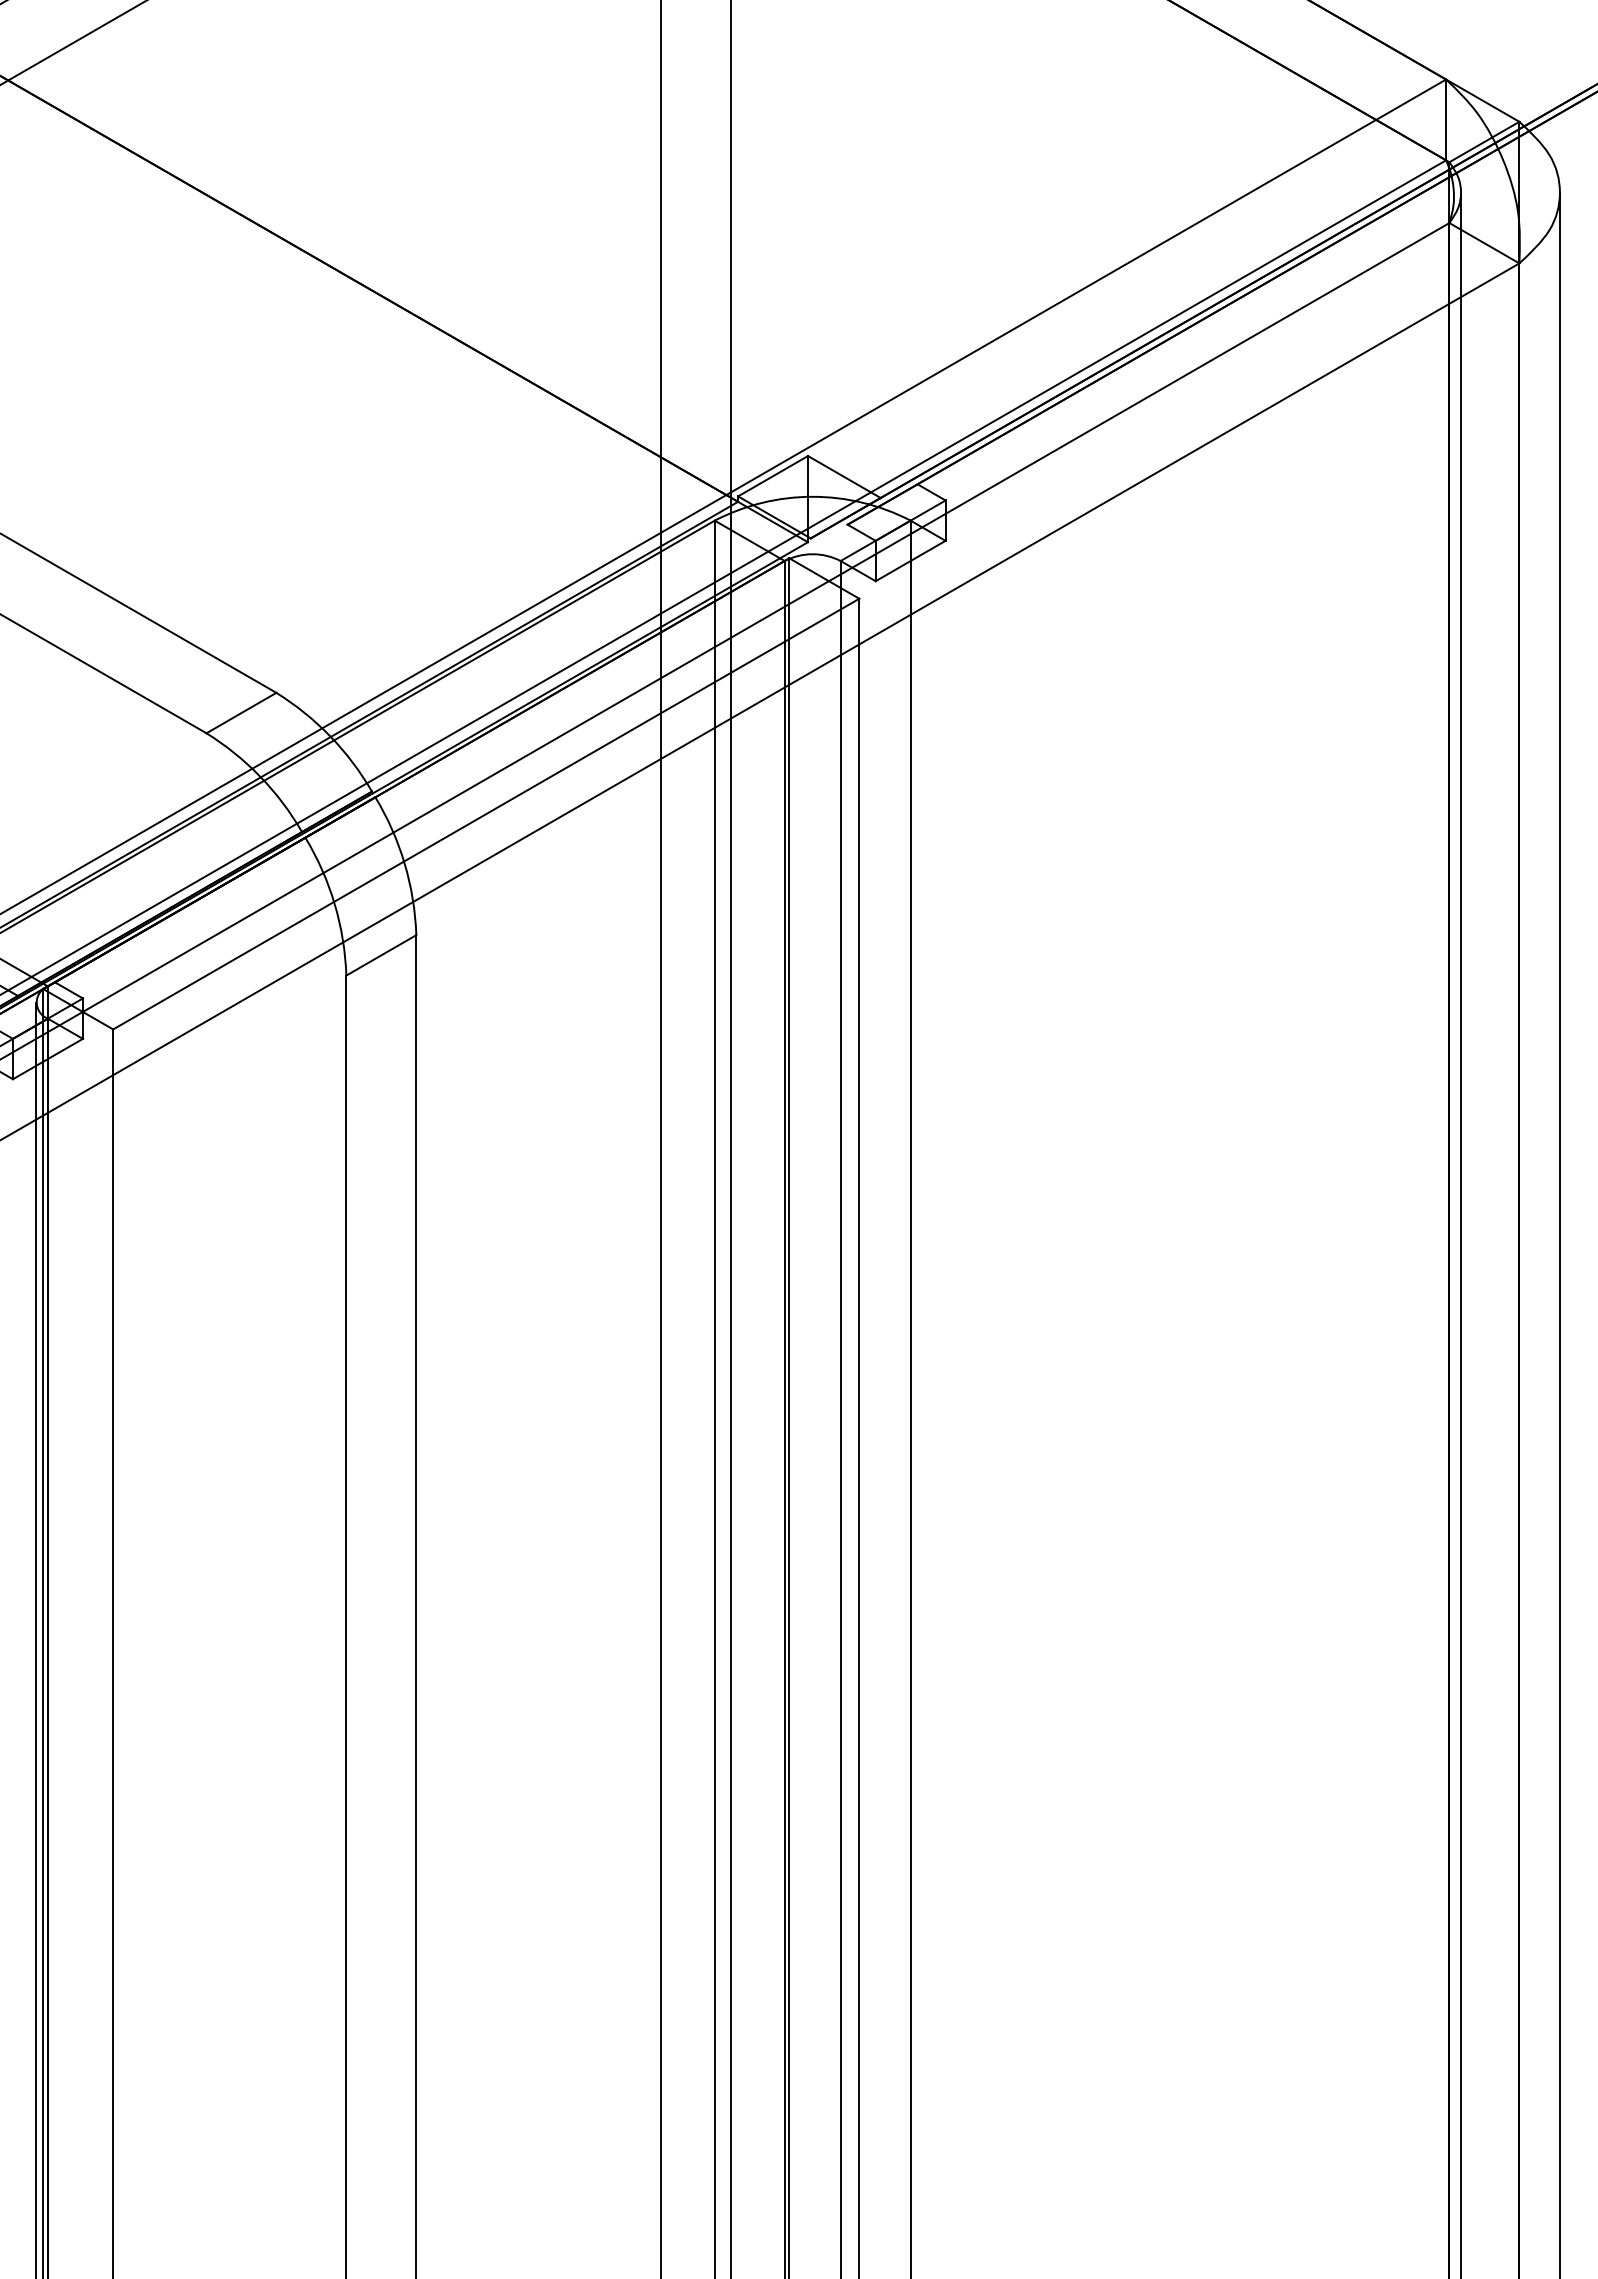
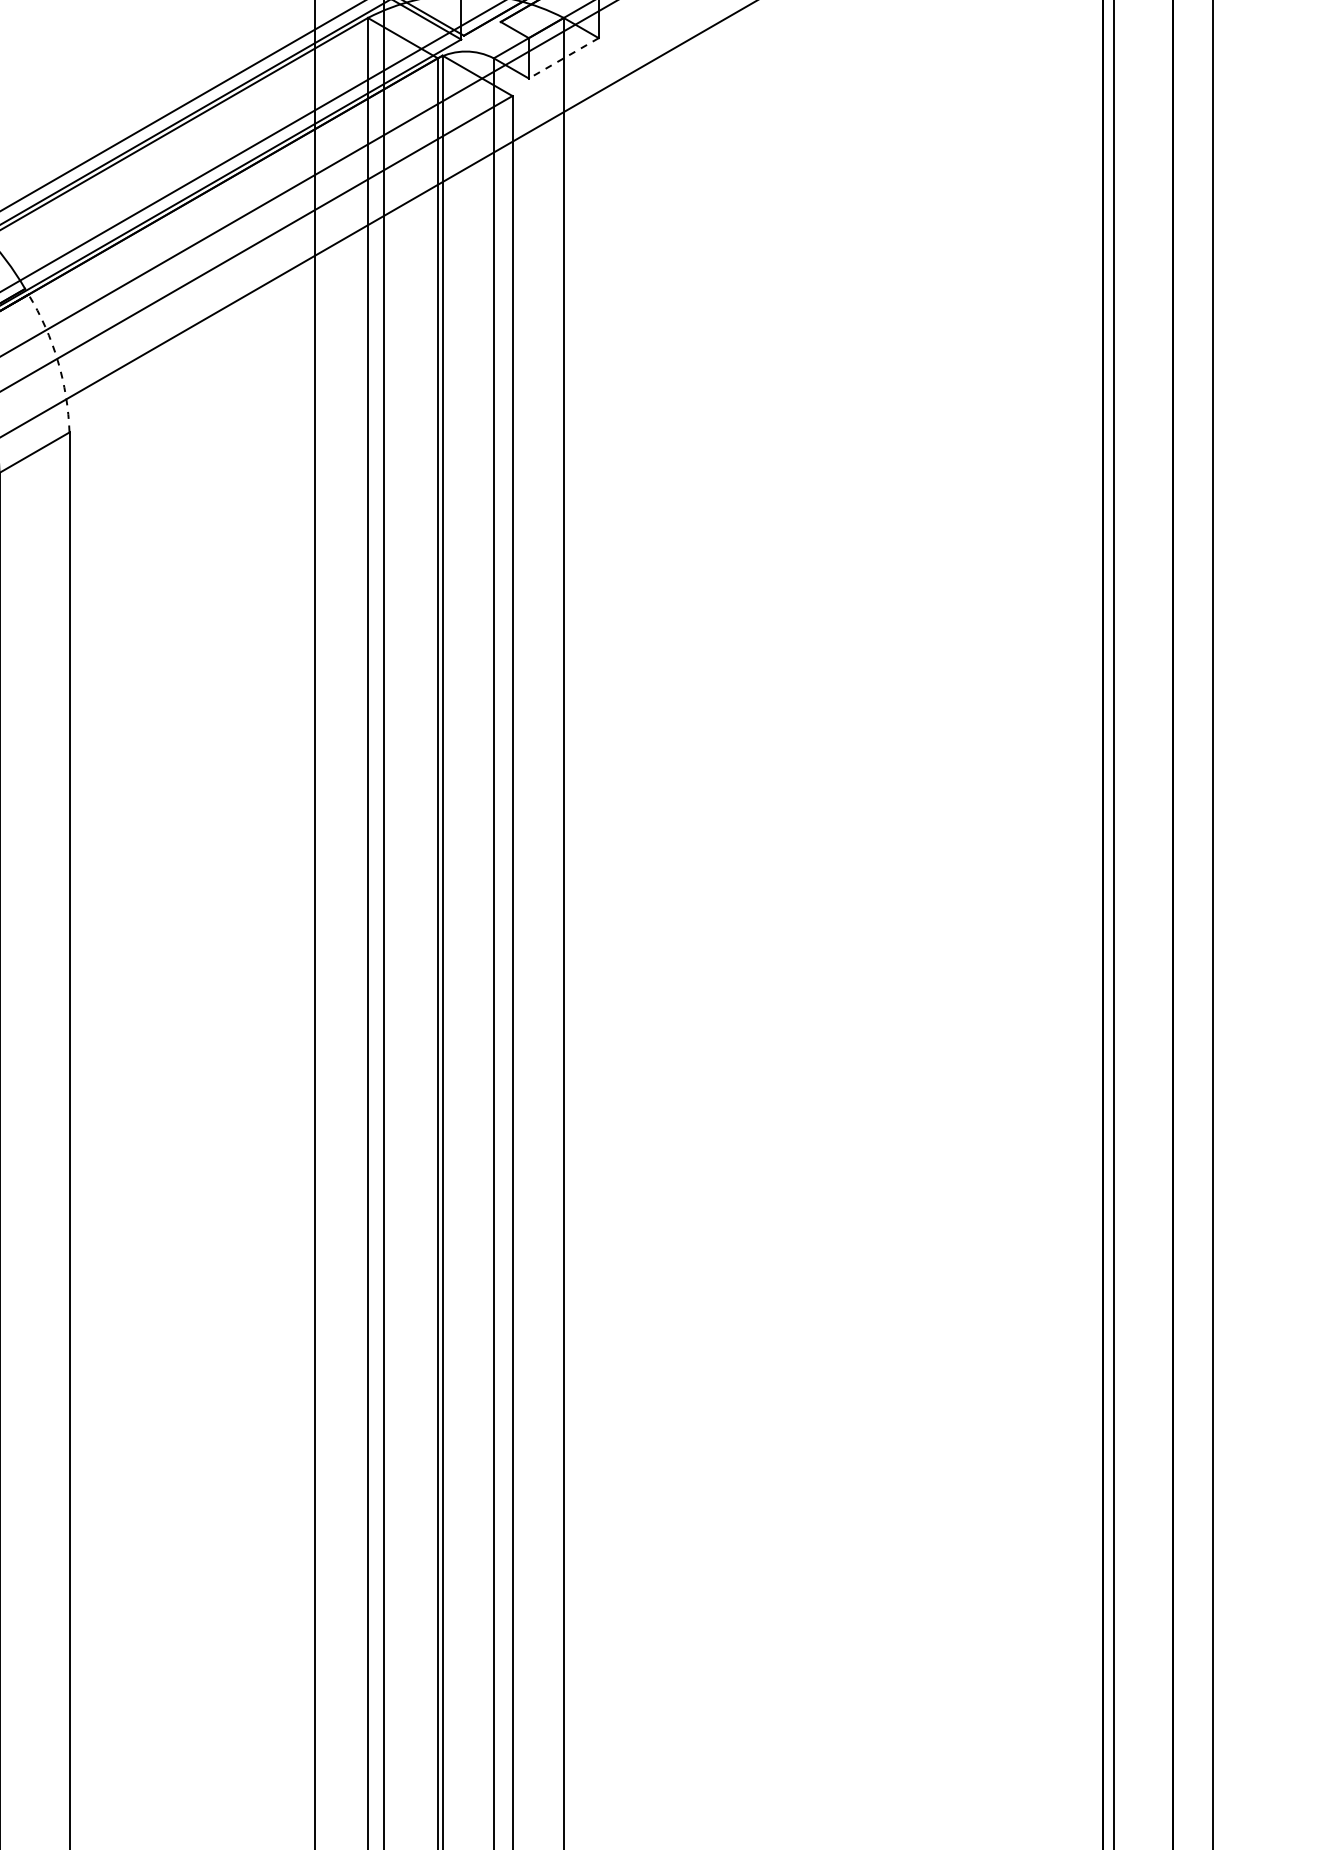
line: (910, 561) -> (563, 58), solid -> dashed
arc: (404, 863) -> (57, 360), solid -> dashed

